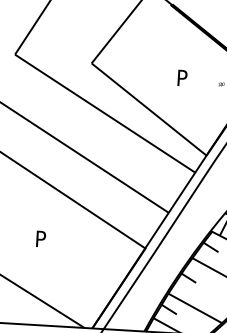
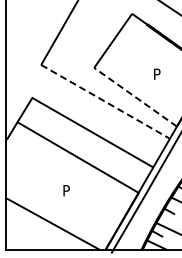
line: (148, 109) -> (135, 97), solid -> dashed
line: (106, 114) -> (106, 102), solid -> dashed

